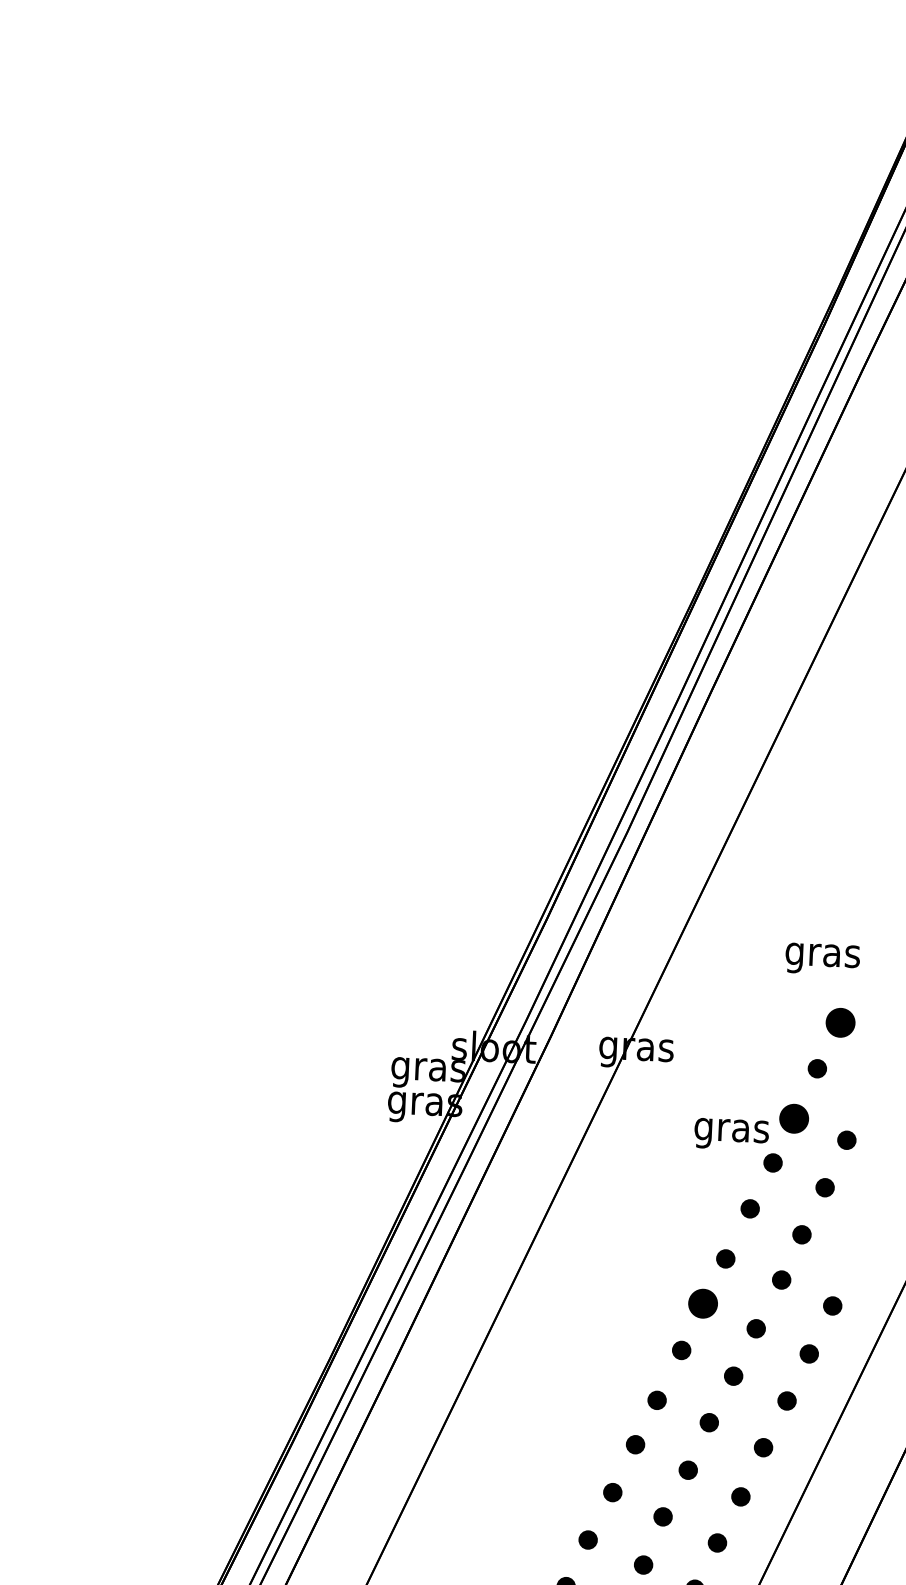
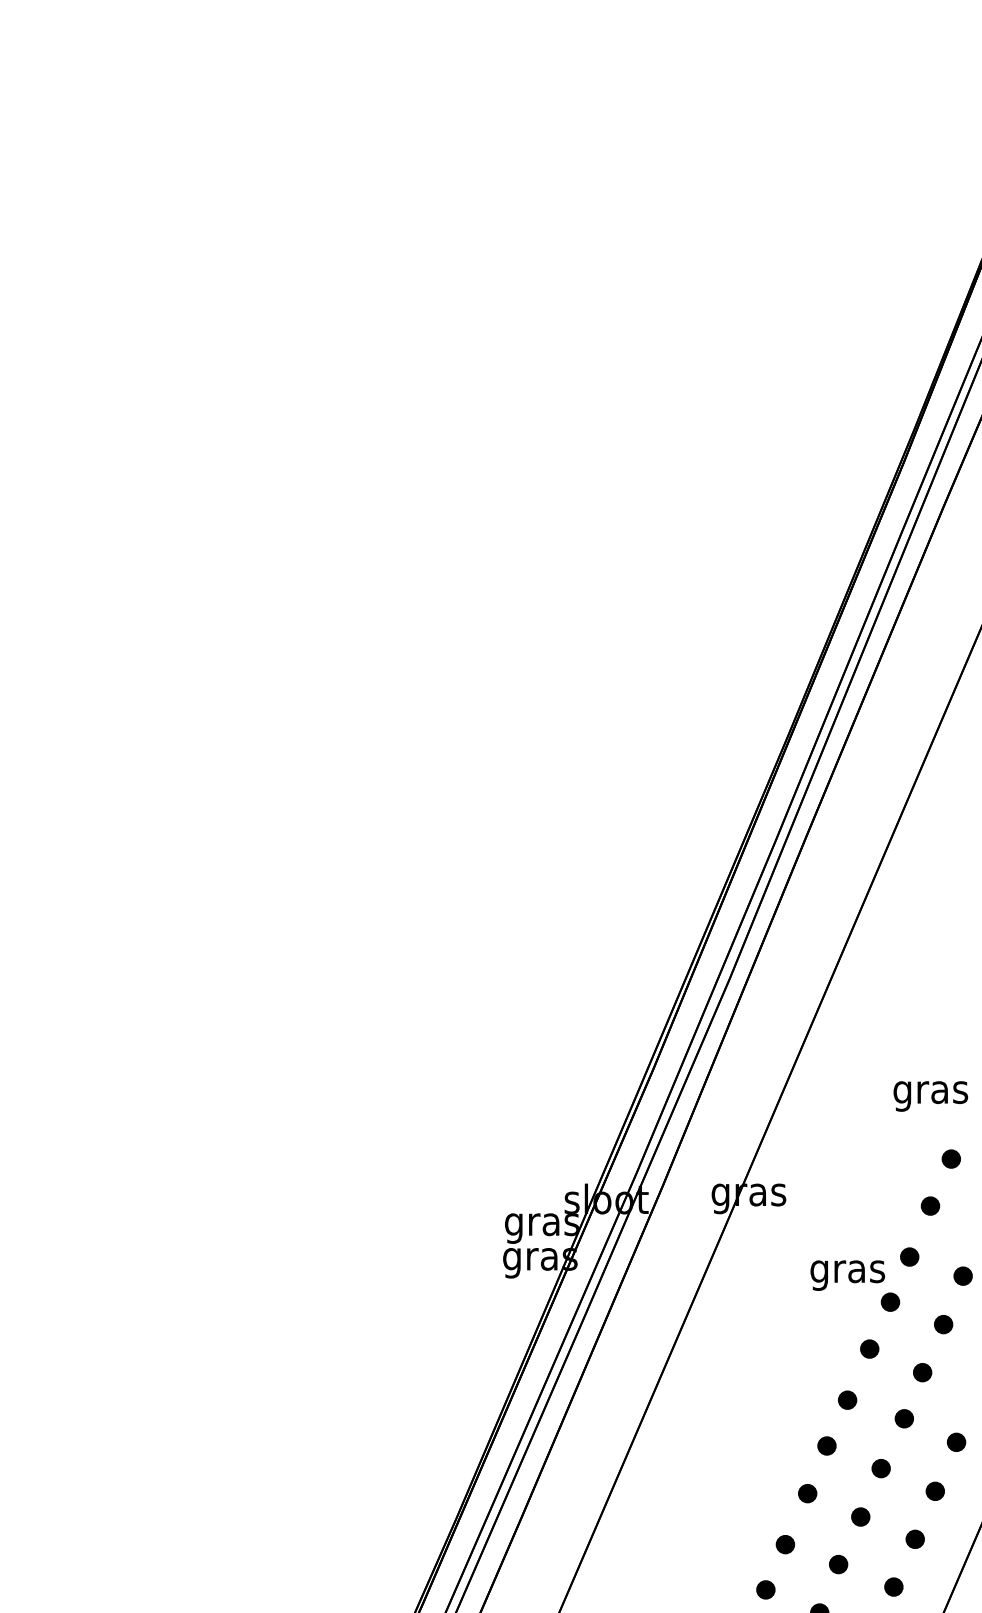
part: (839, 1022) -> (950, 1158), size x0.62
part: (794, 1118) -> (909, 1256), size x0.62
part: (702, 1303) -> (826, 1445), size x0.62

